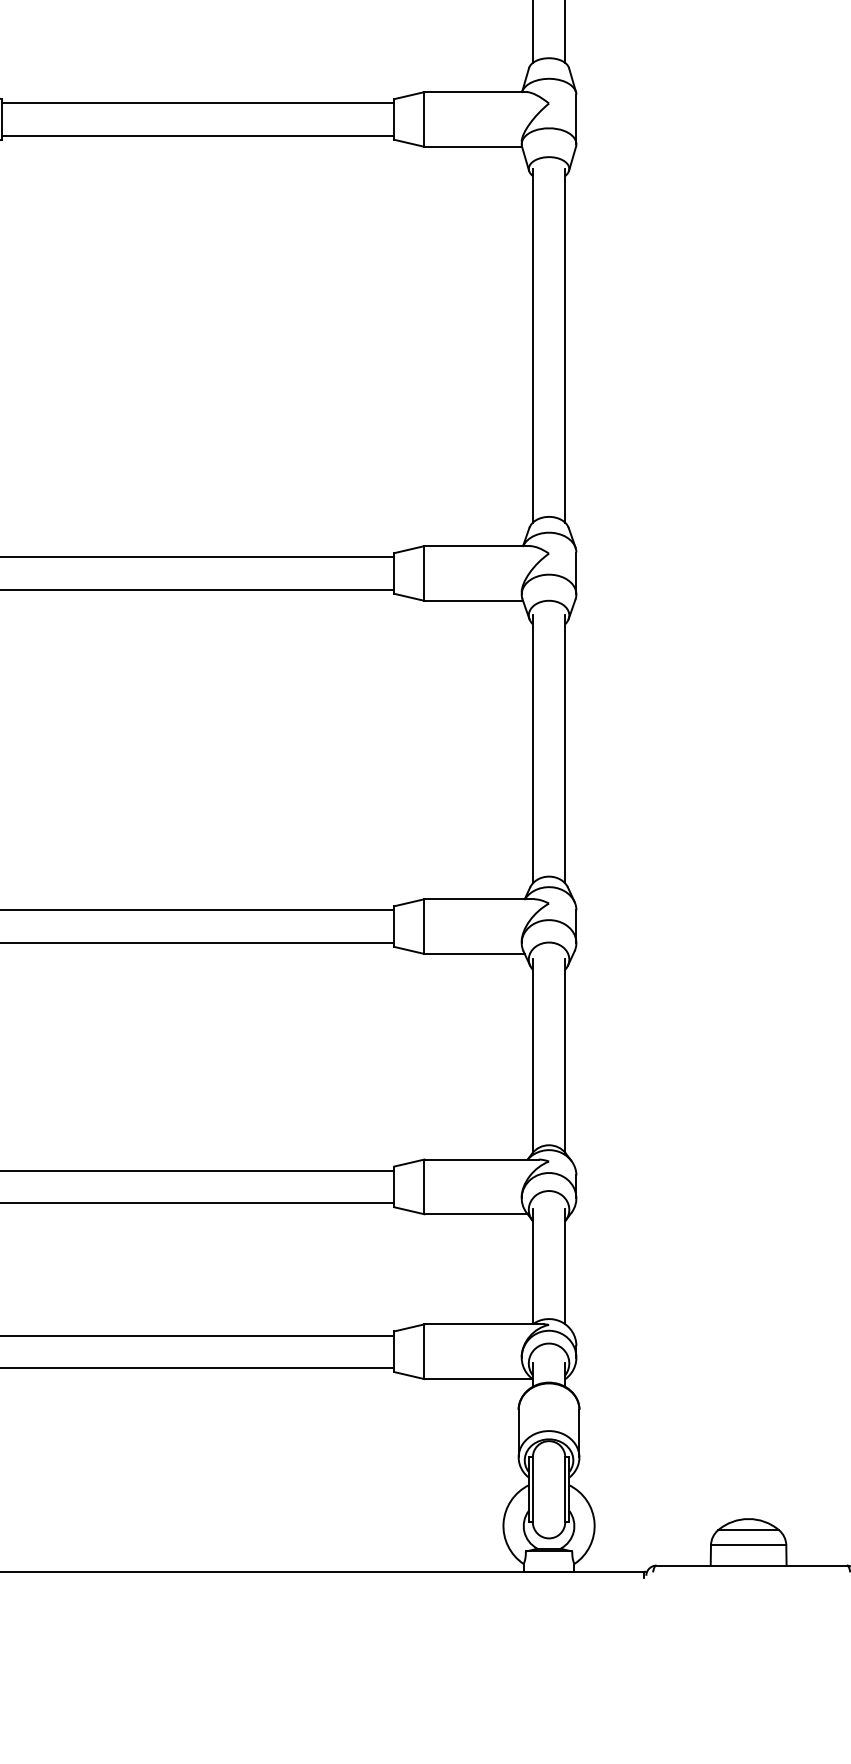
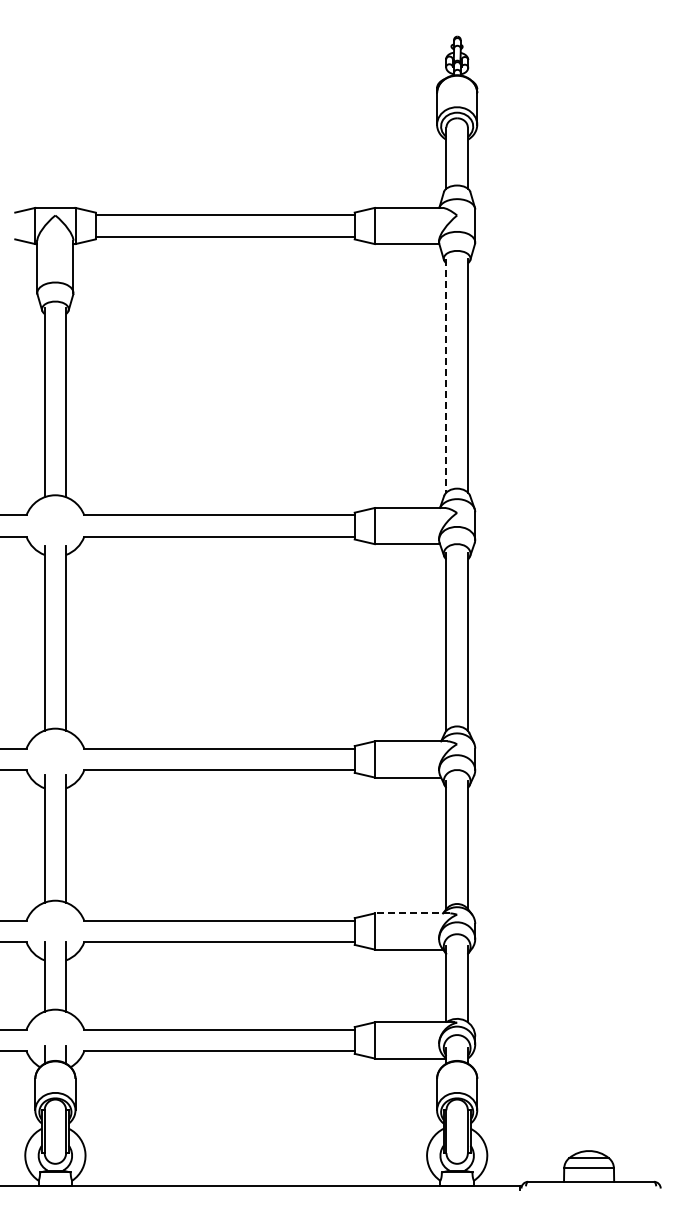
line: (532, 345) -> (446, 375), solid -> dashed
line: (481, 1159) -> (412, 913), solid -> dashed

